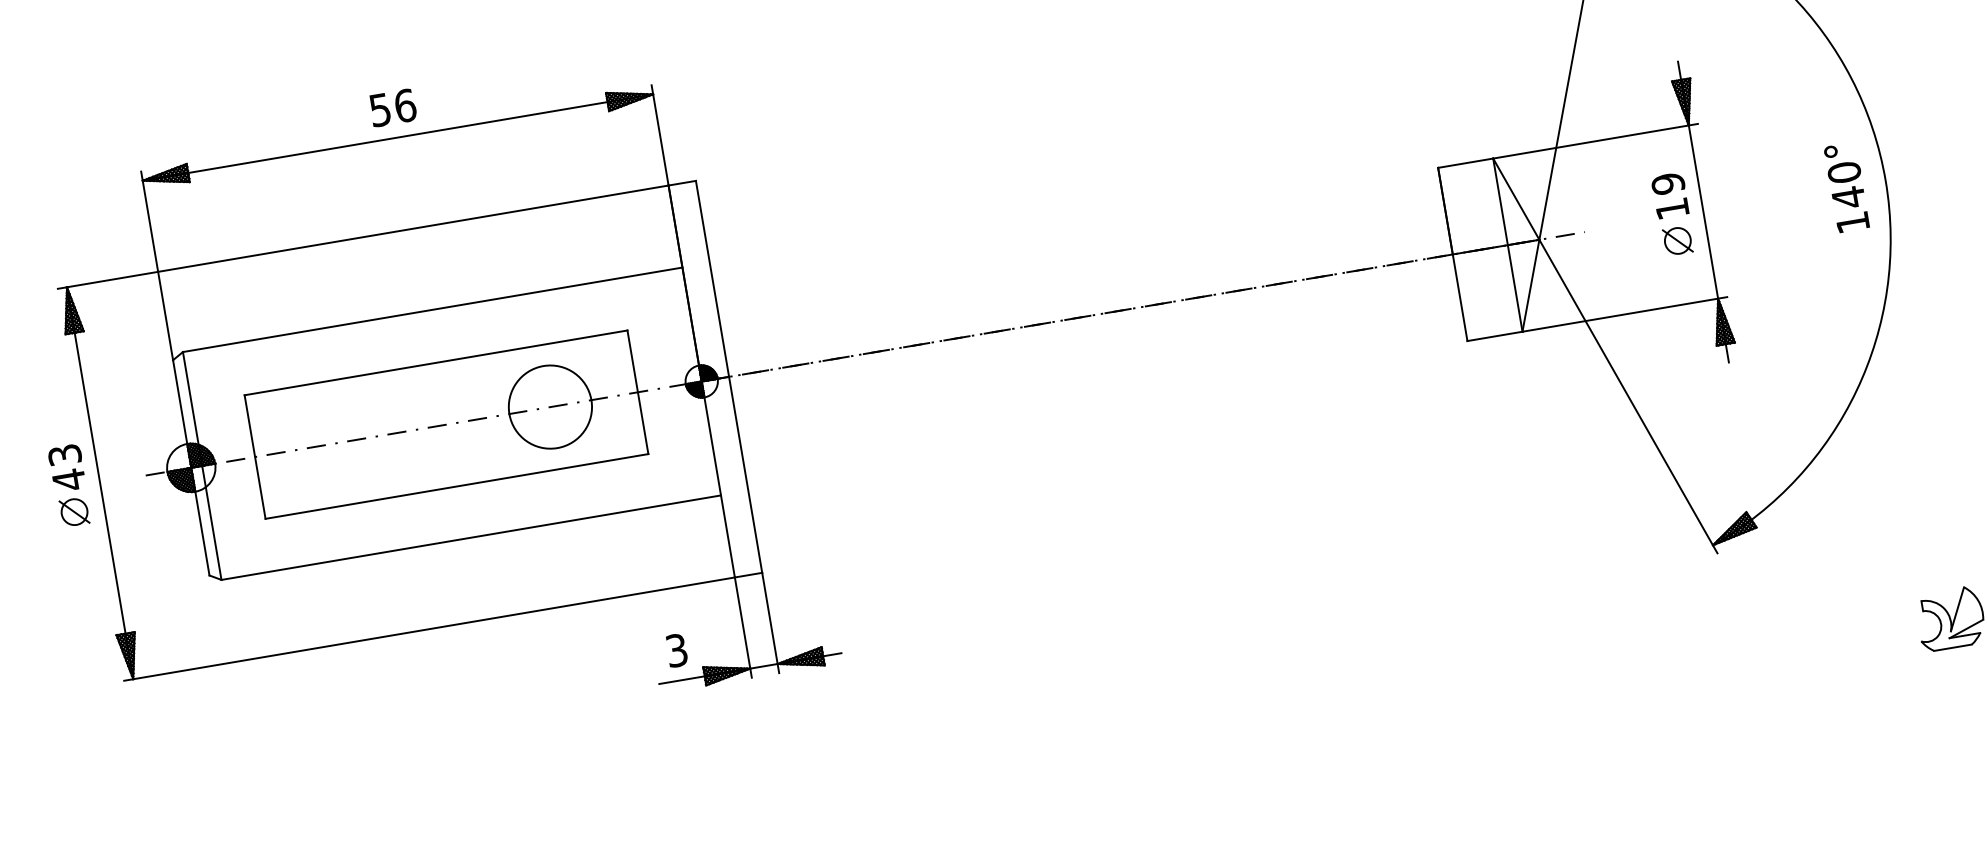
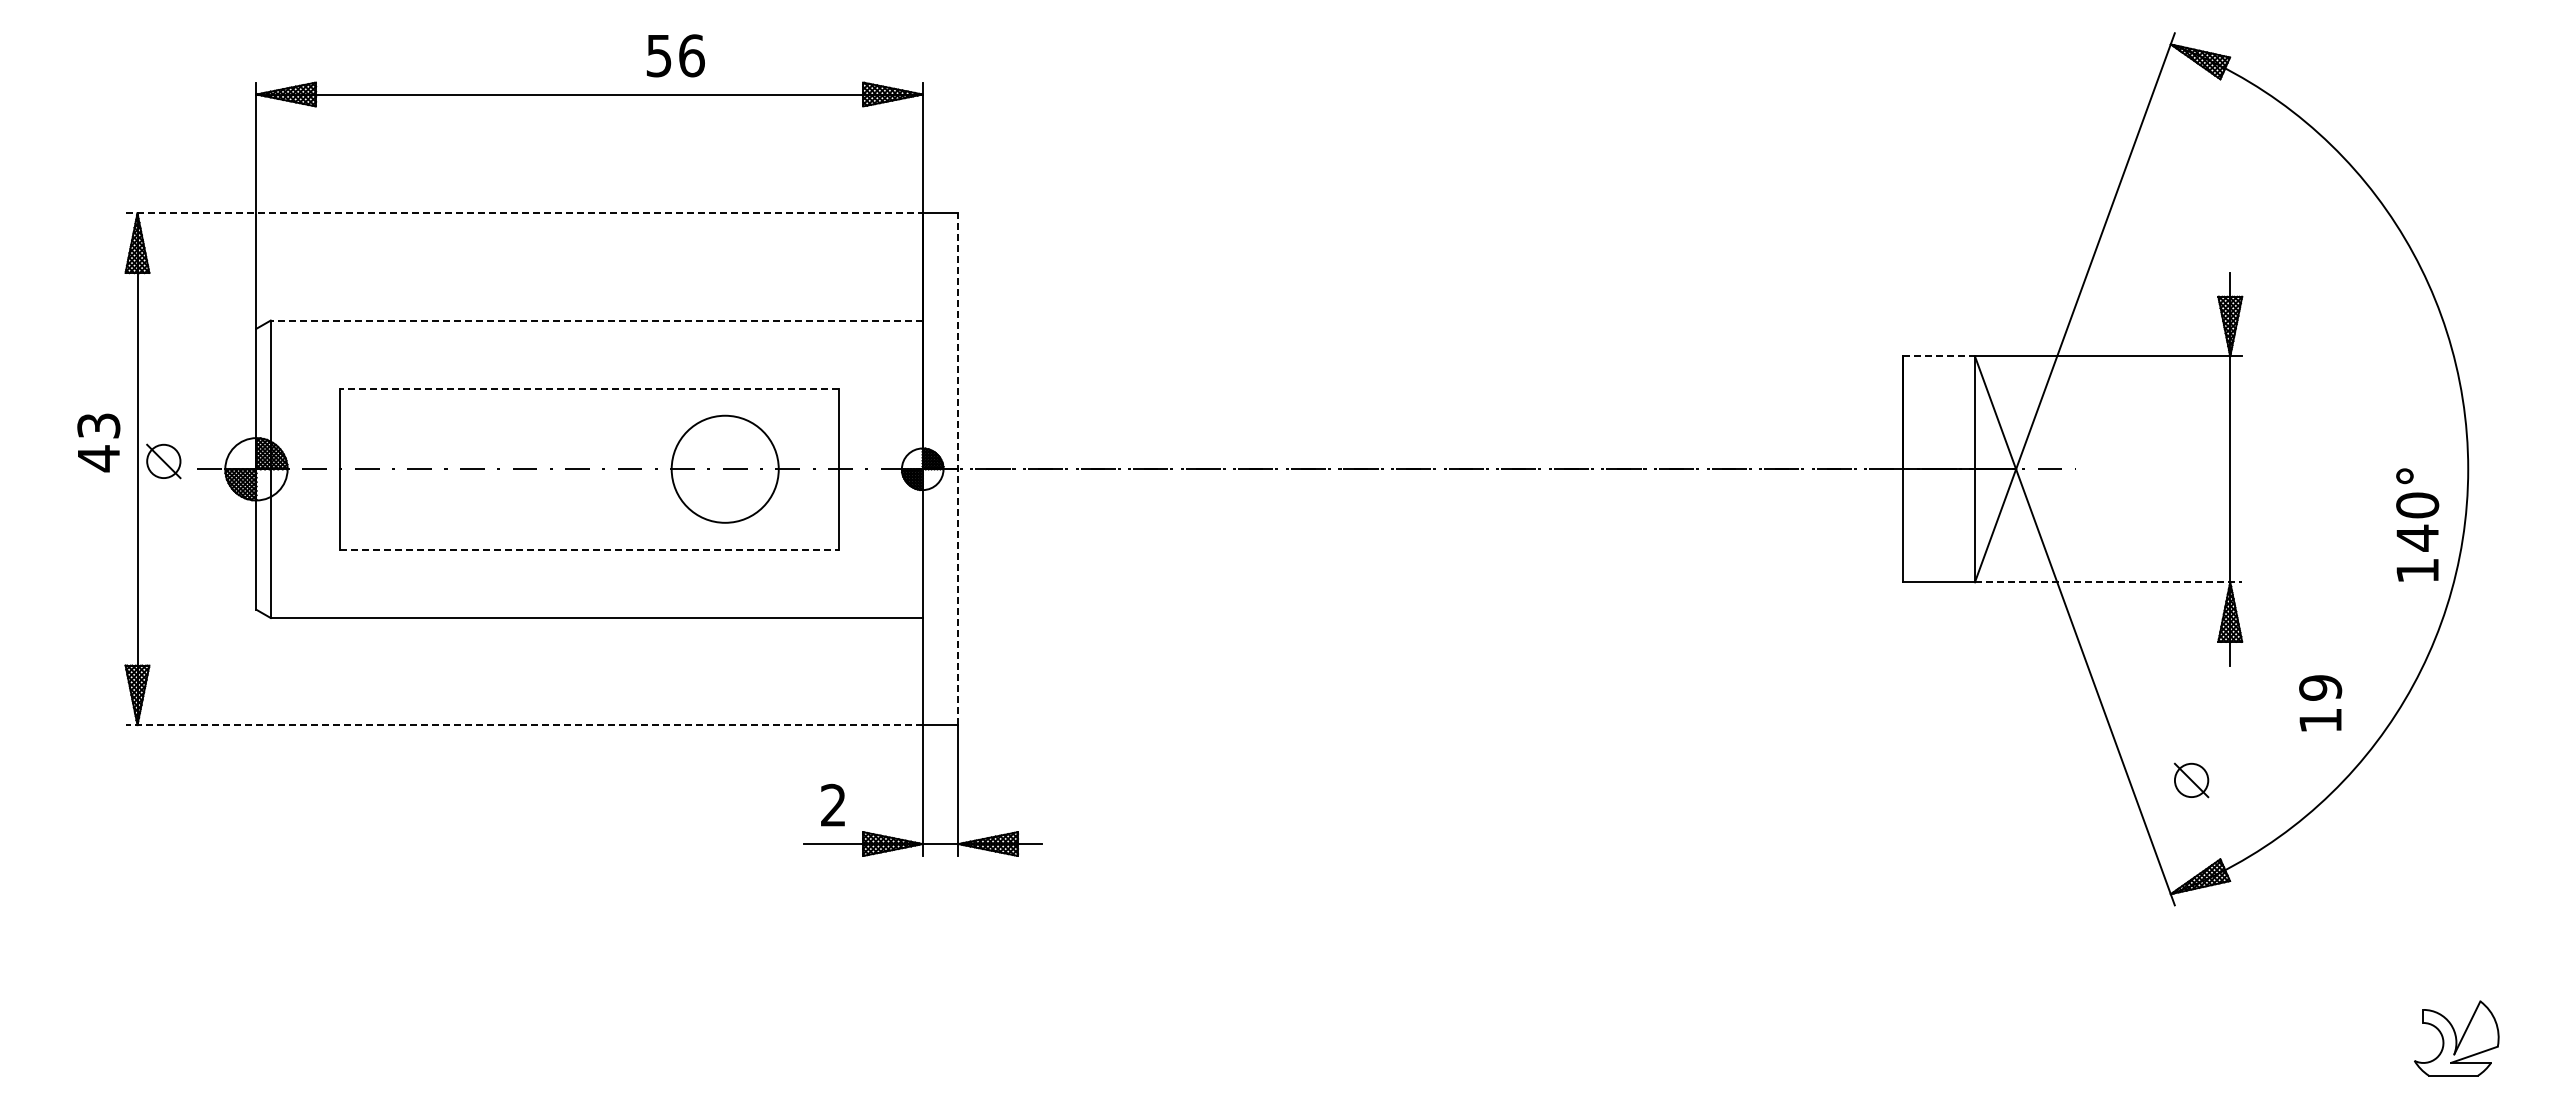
text: (392, 107) -> (675, 55), moved
line: (1466, 163) -> (1939, 356), solid -> dashed
text: (1846, 187) -> (2417, 524), moved
text: (1670, 195) -> (2320, 703), moved
line: (363, 237) -> (524, 213), solid -> dashed
part: (1677, 241) -> (2191, 780), moved
line: (432, 309) -> (596, 320), solid -> dashed
line: (1624, 314) -> (2108, 582), solid -> dashed
line: (435, 362) -> (589, 388), solid -> dashed
line: (729, 377) -> (958, 469), solid -> dashed
line: (456, 486) -> (589, 549), solid -> dashed
part: (74, 512) -> (163, 461), moved
line: (429, 629) -> (524, 725), solid -> dashed
text: (676, 650) -> (833, 805), 3 -> 2

